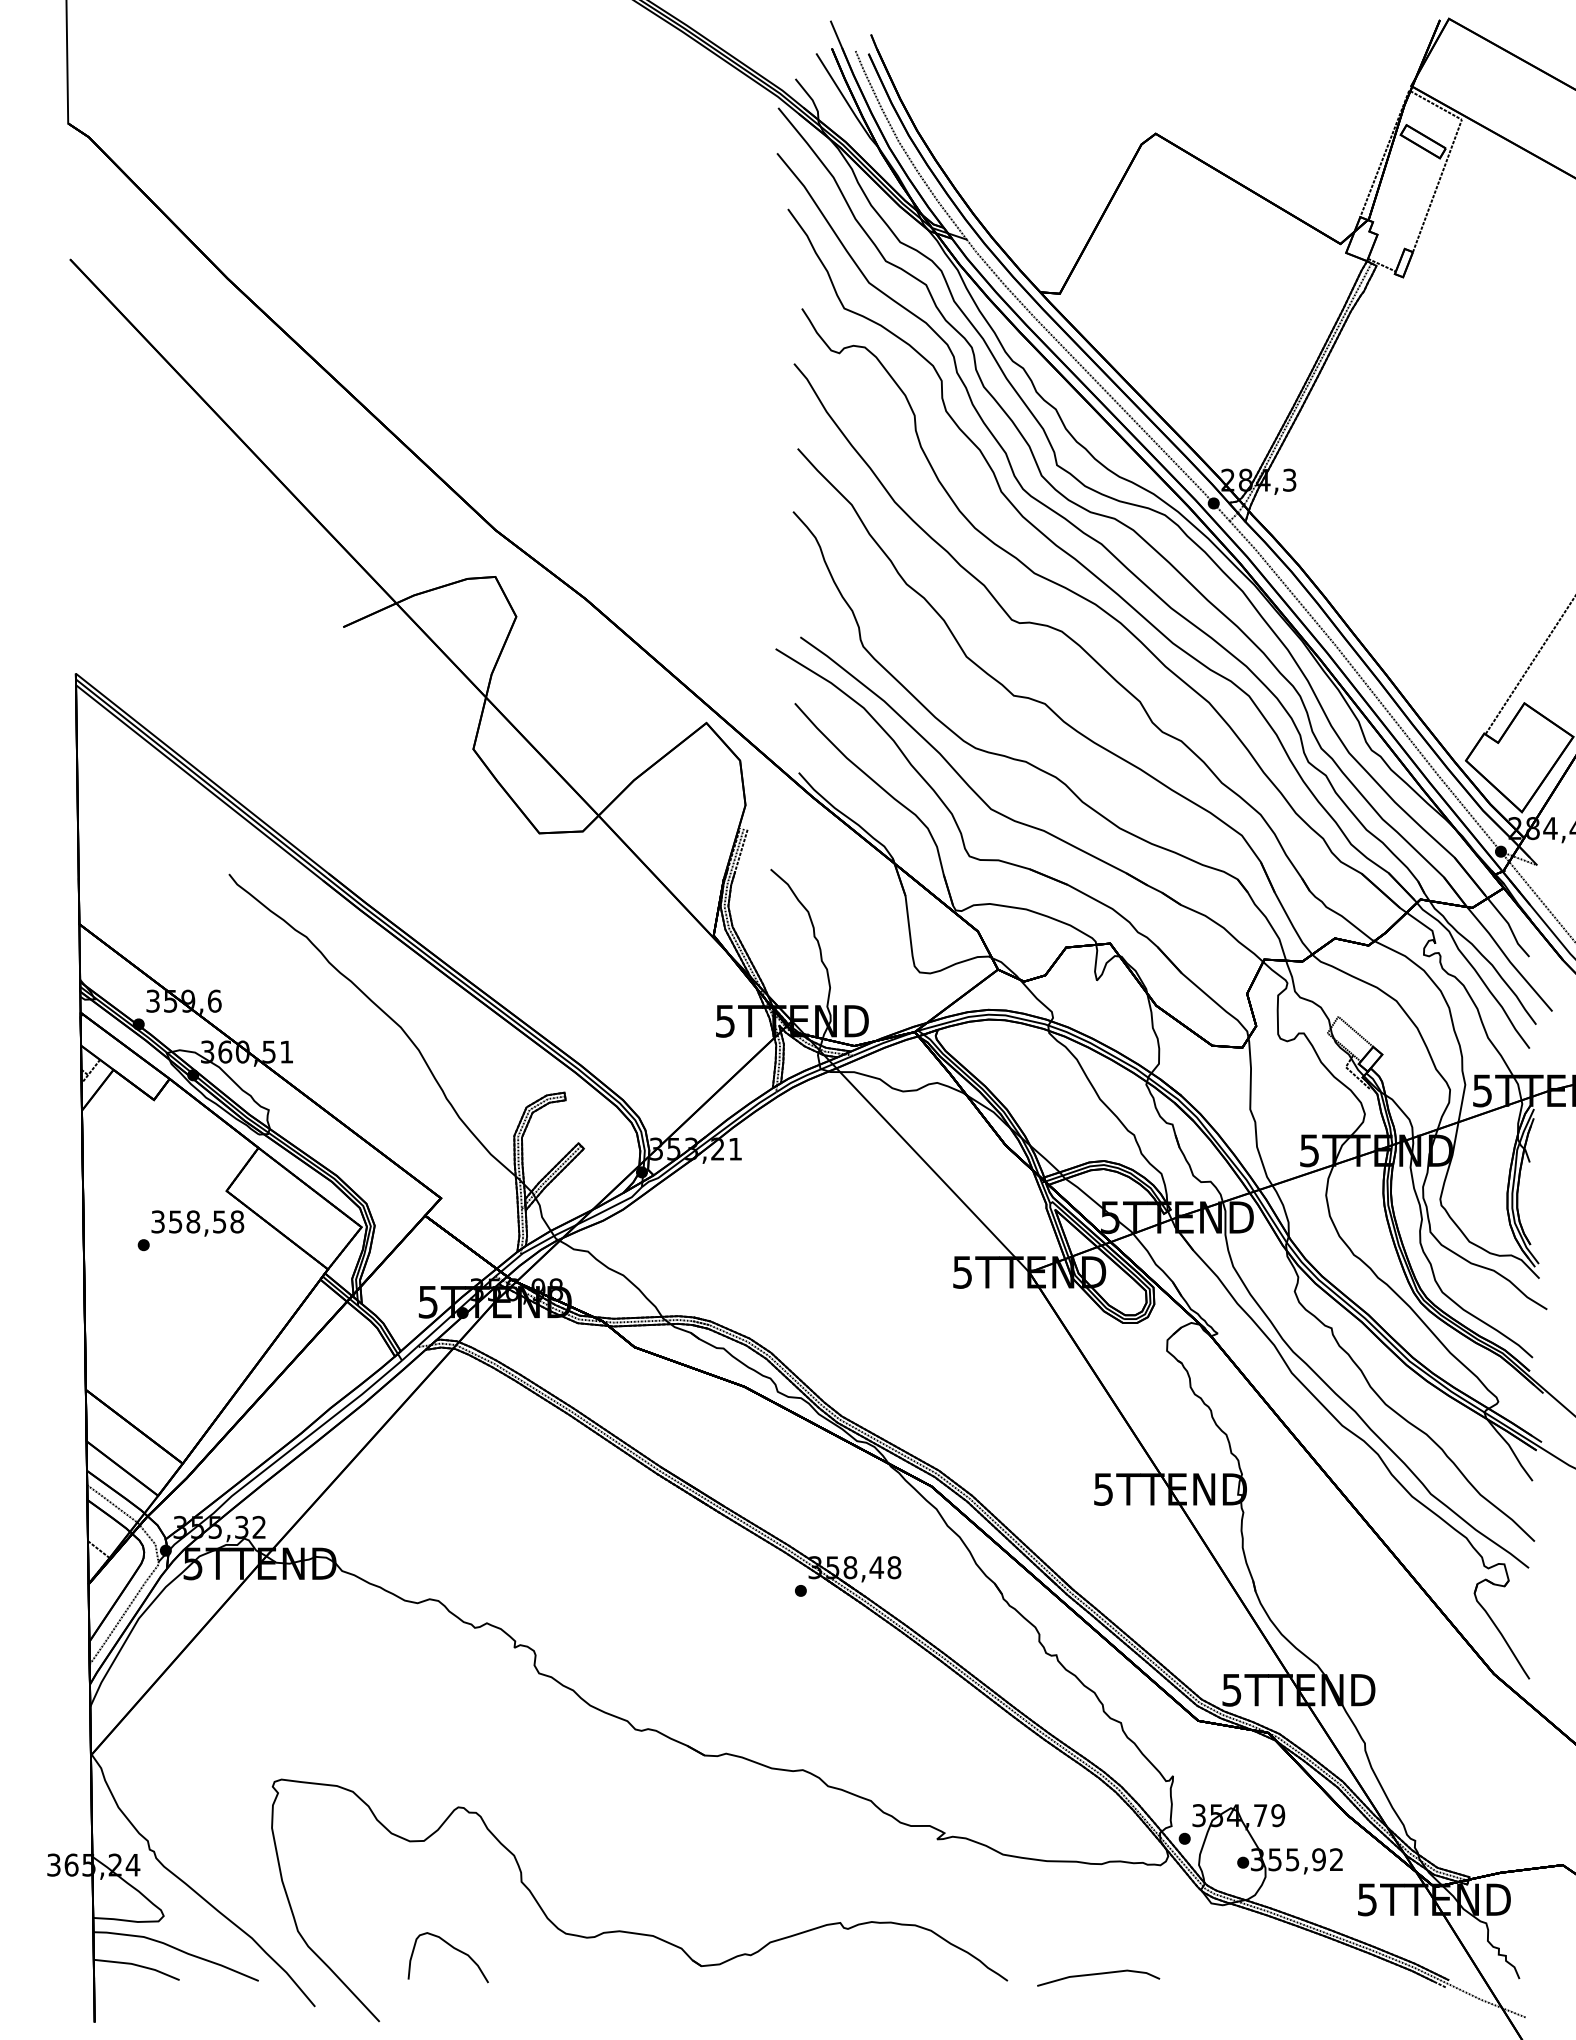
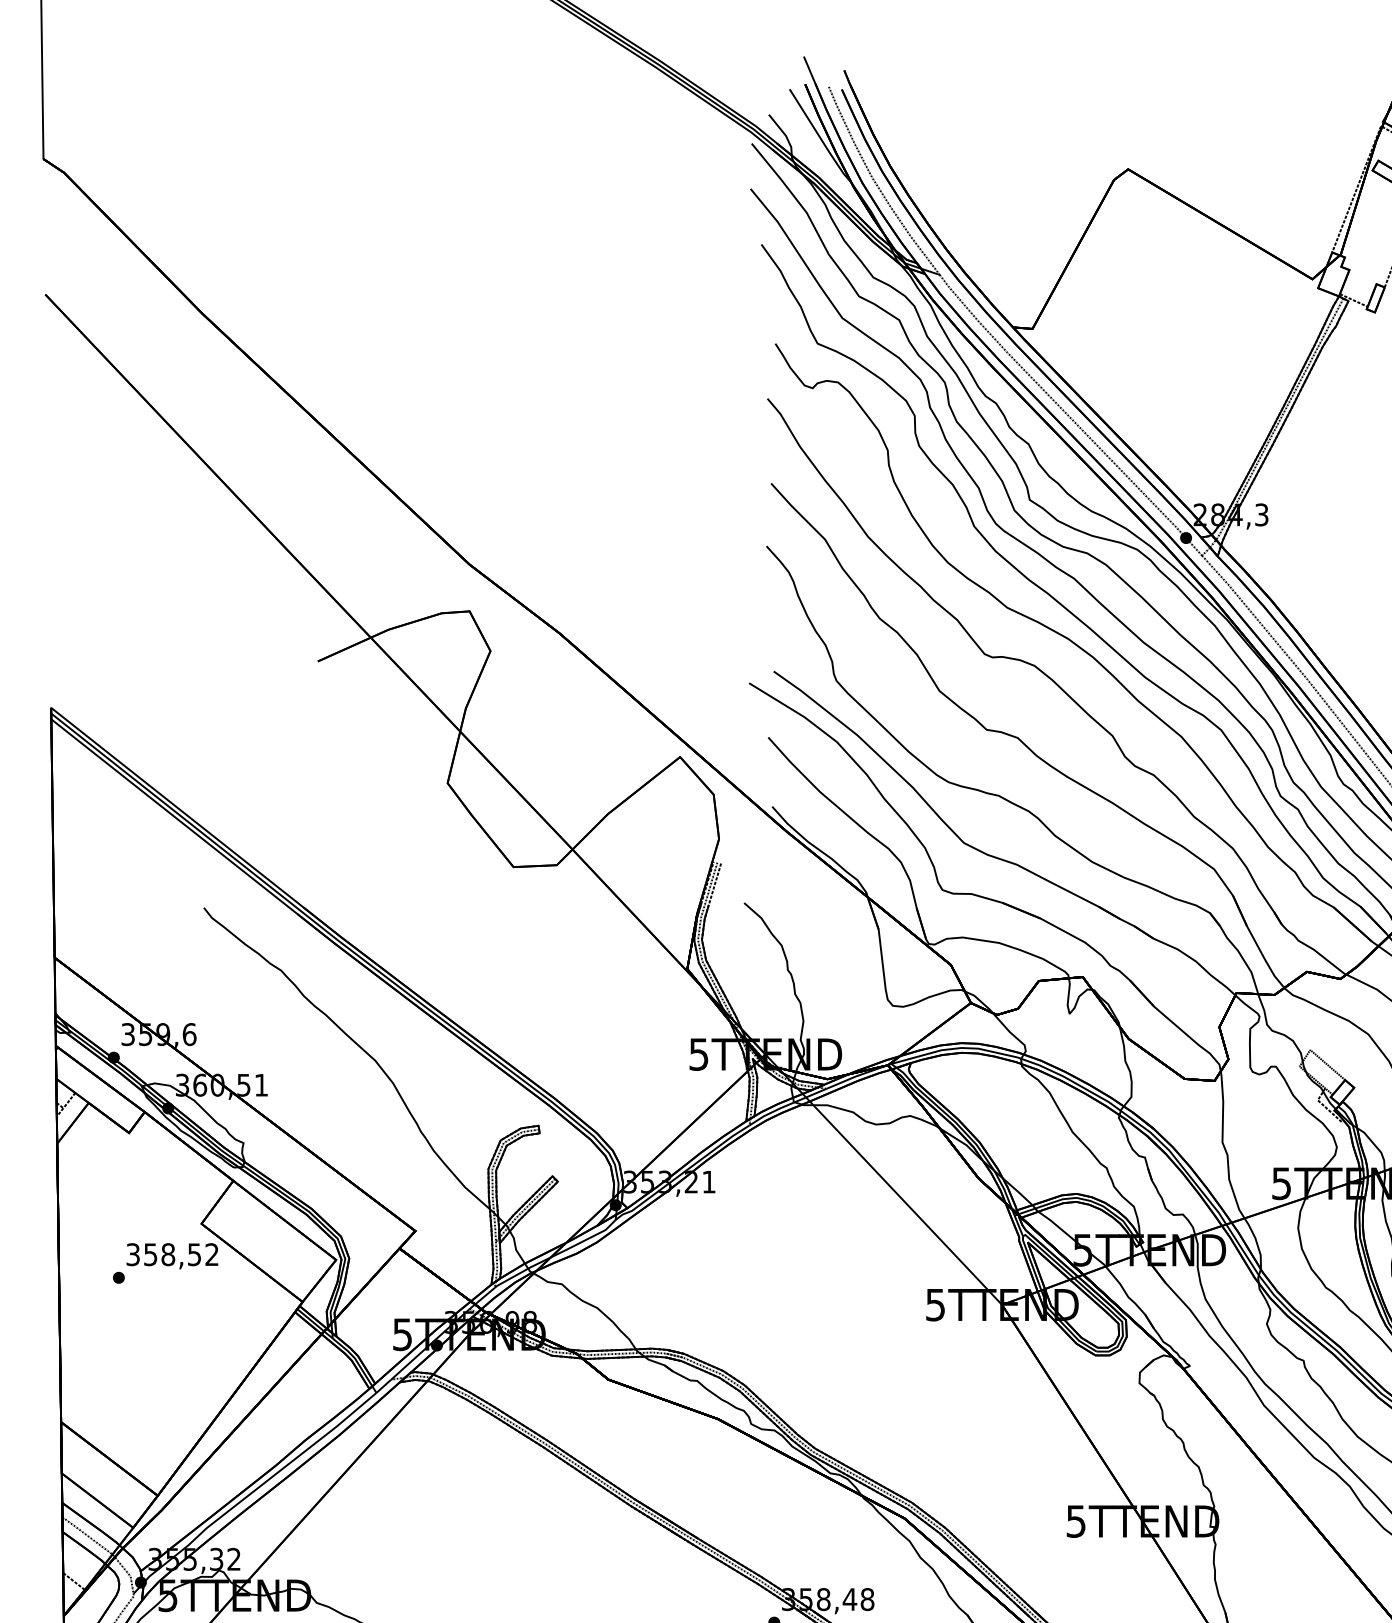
text: (237, 1221) -> (212, 1254), 358,58 -> 358,52

